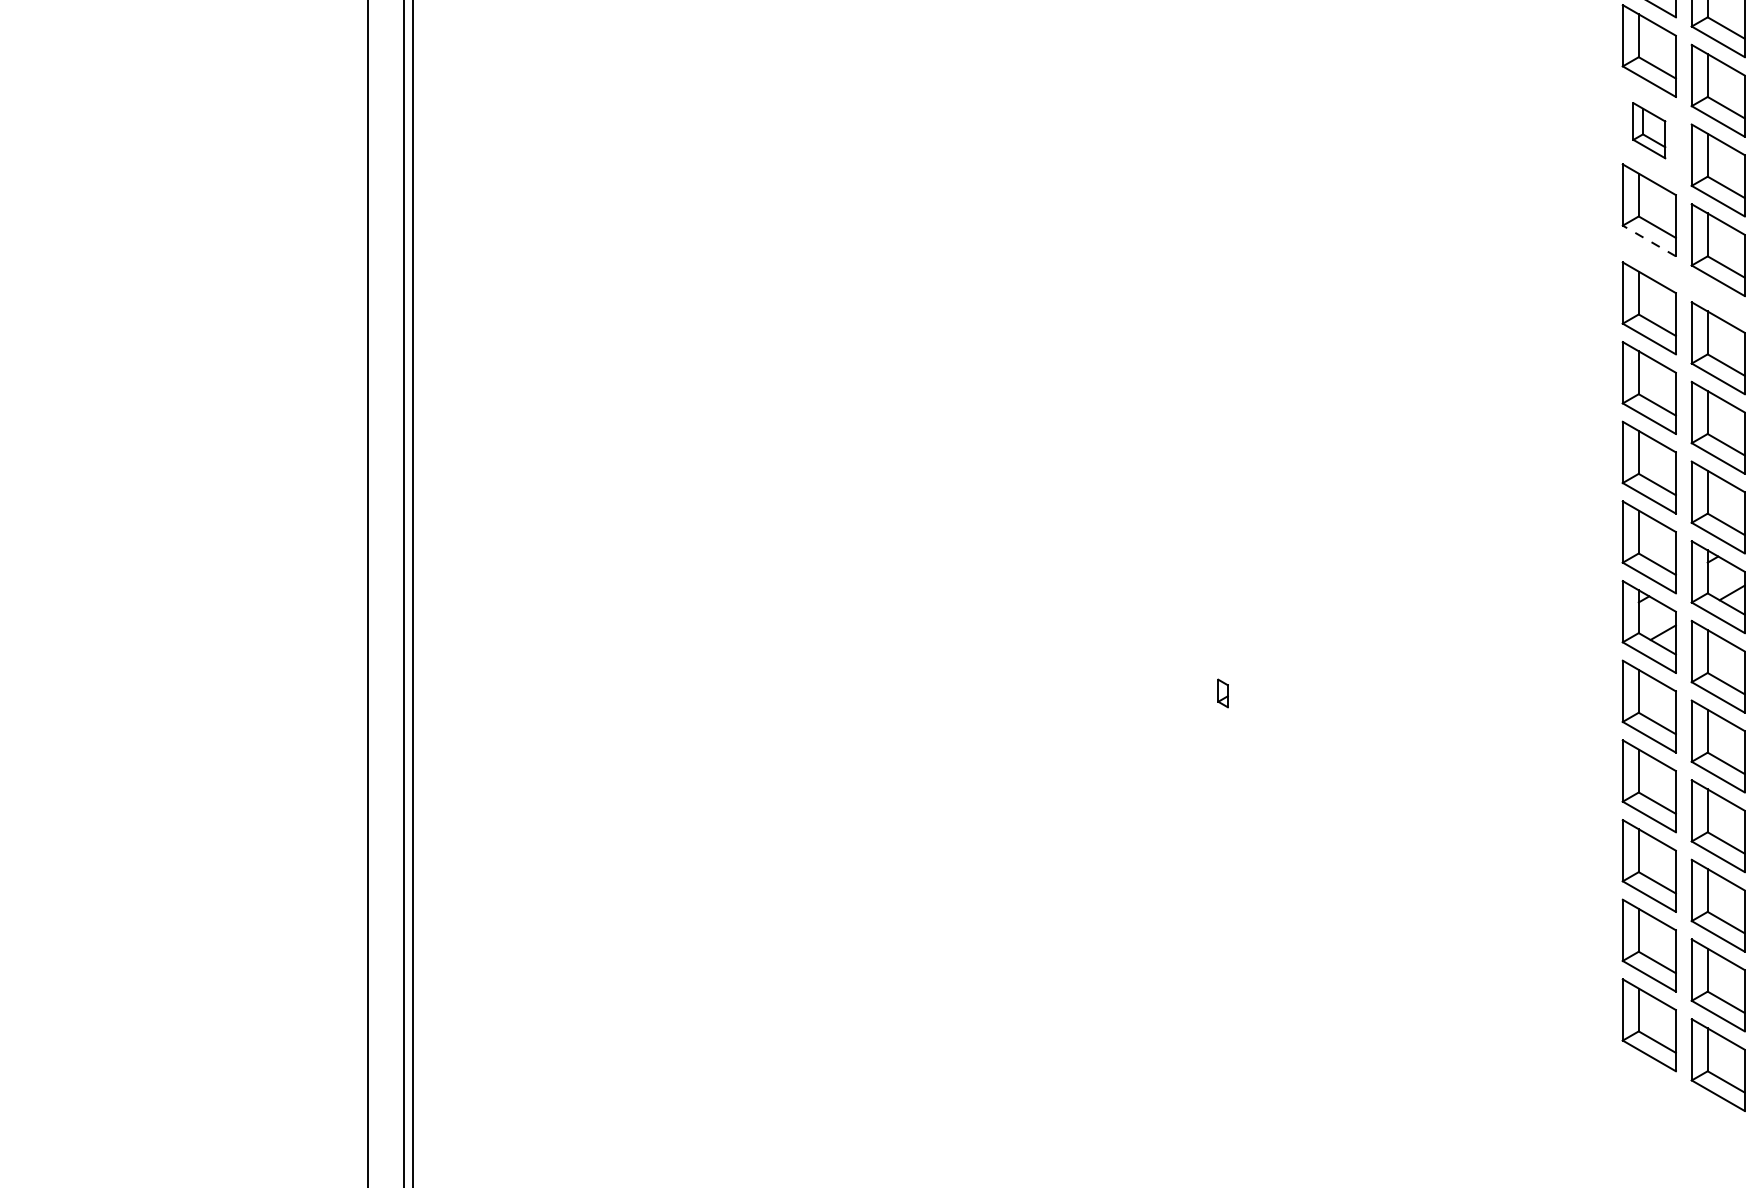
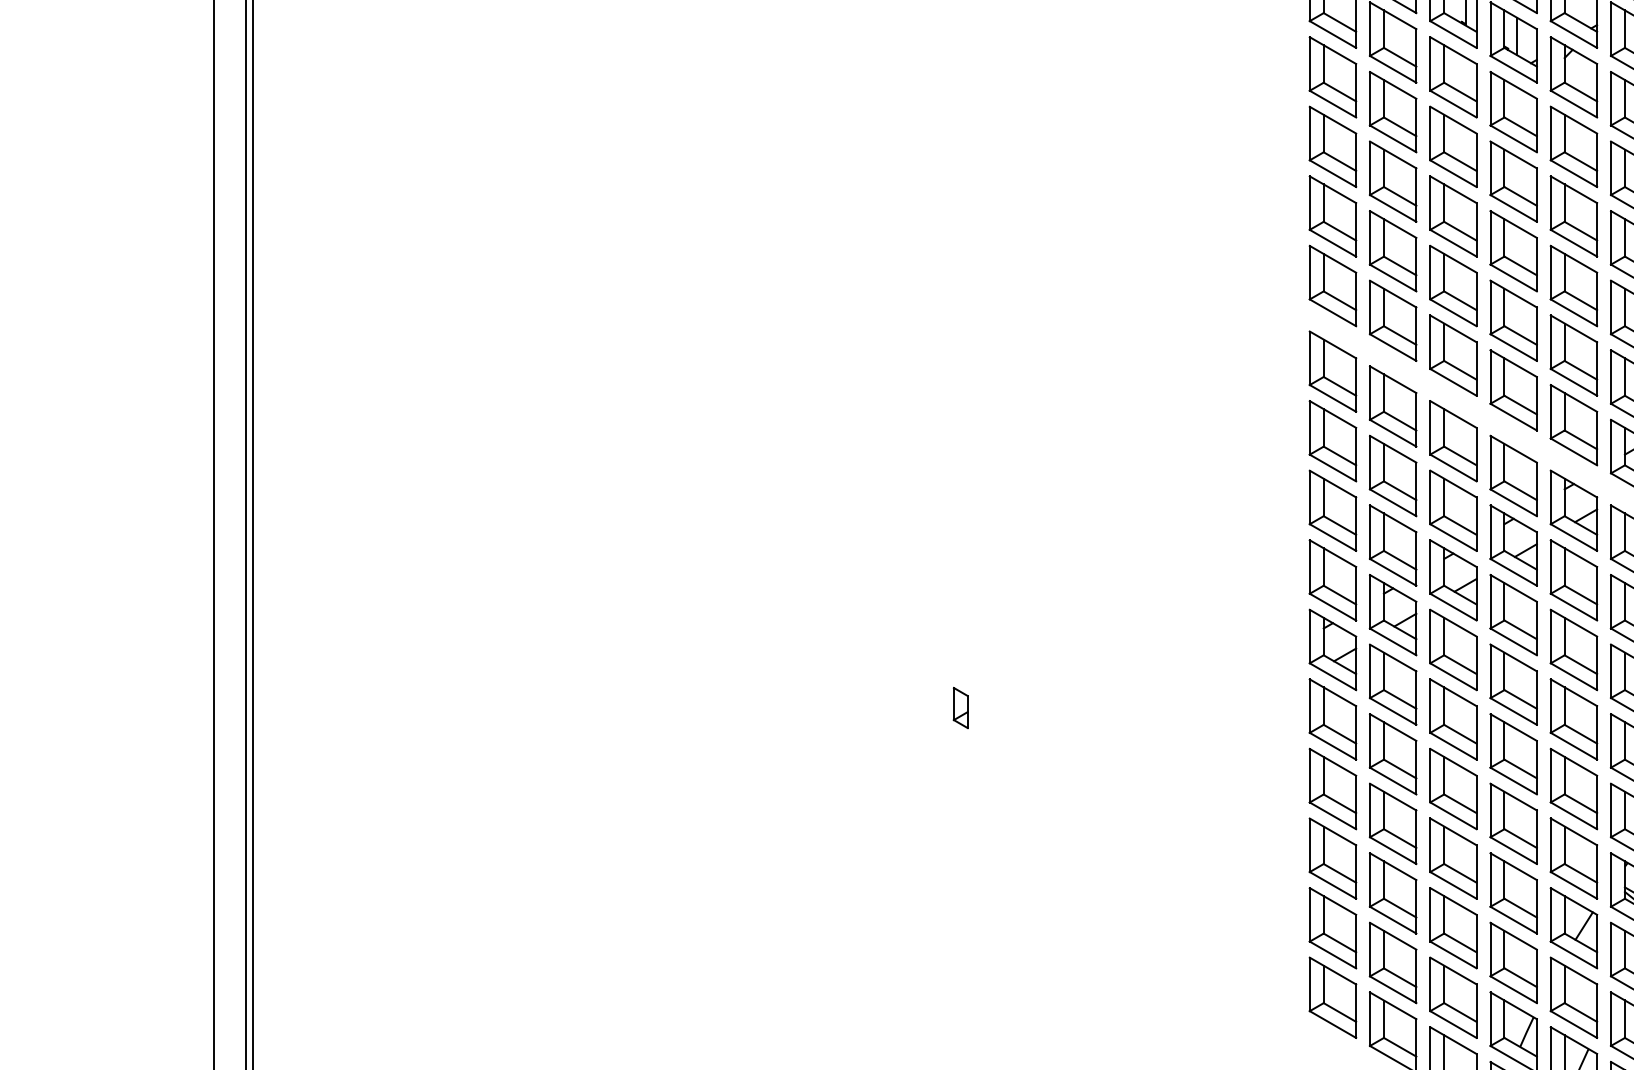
part: (1648, 130) -> (1332, 216), size x1.67
line: (1648, 240) -> (1332, 312), dashed -> solid
part: (1222, 692) -> (960, 707), size x1.67

